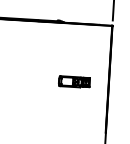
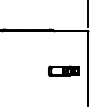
part: (73, 80) -> (63, 70), size x1.4

